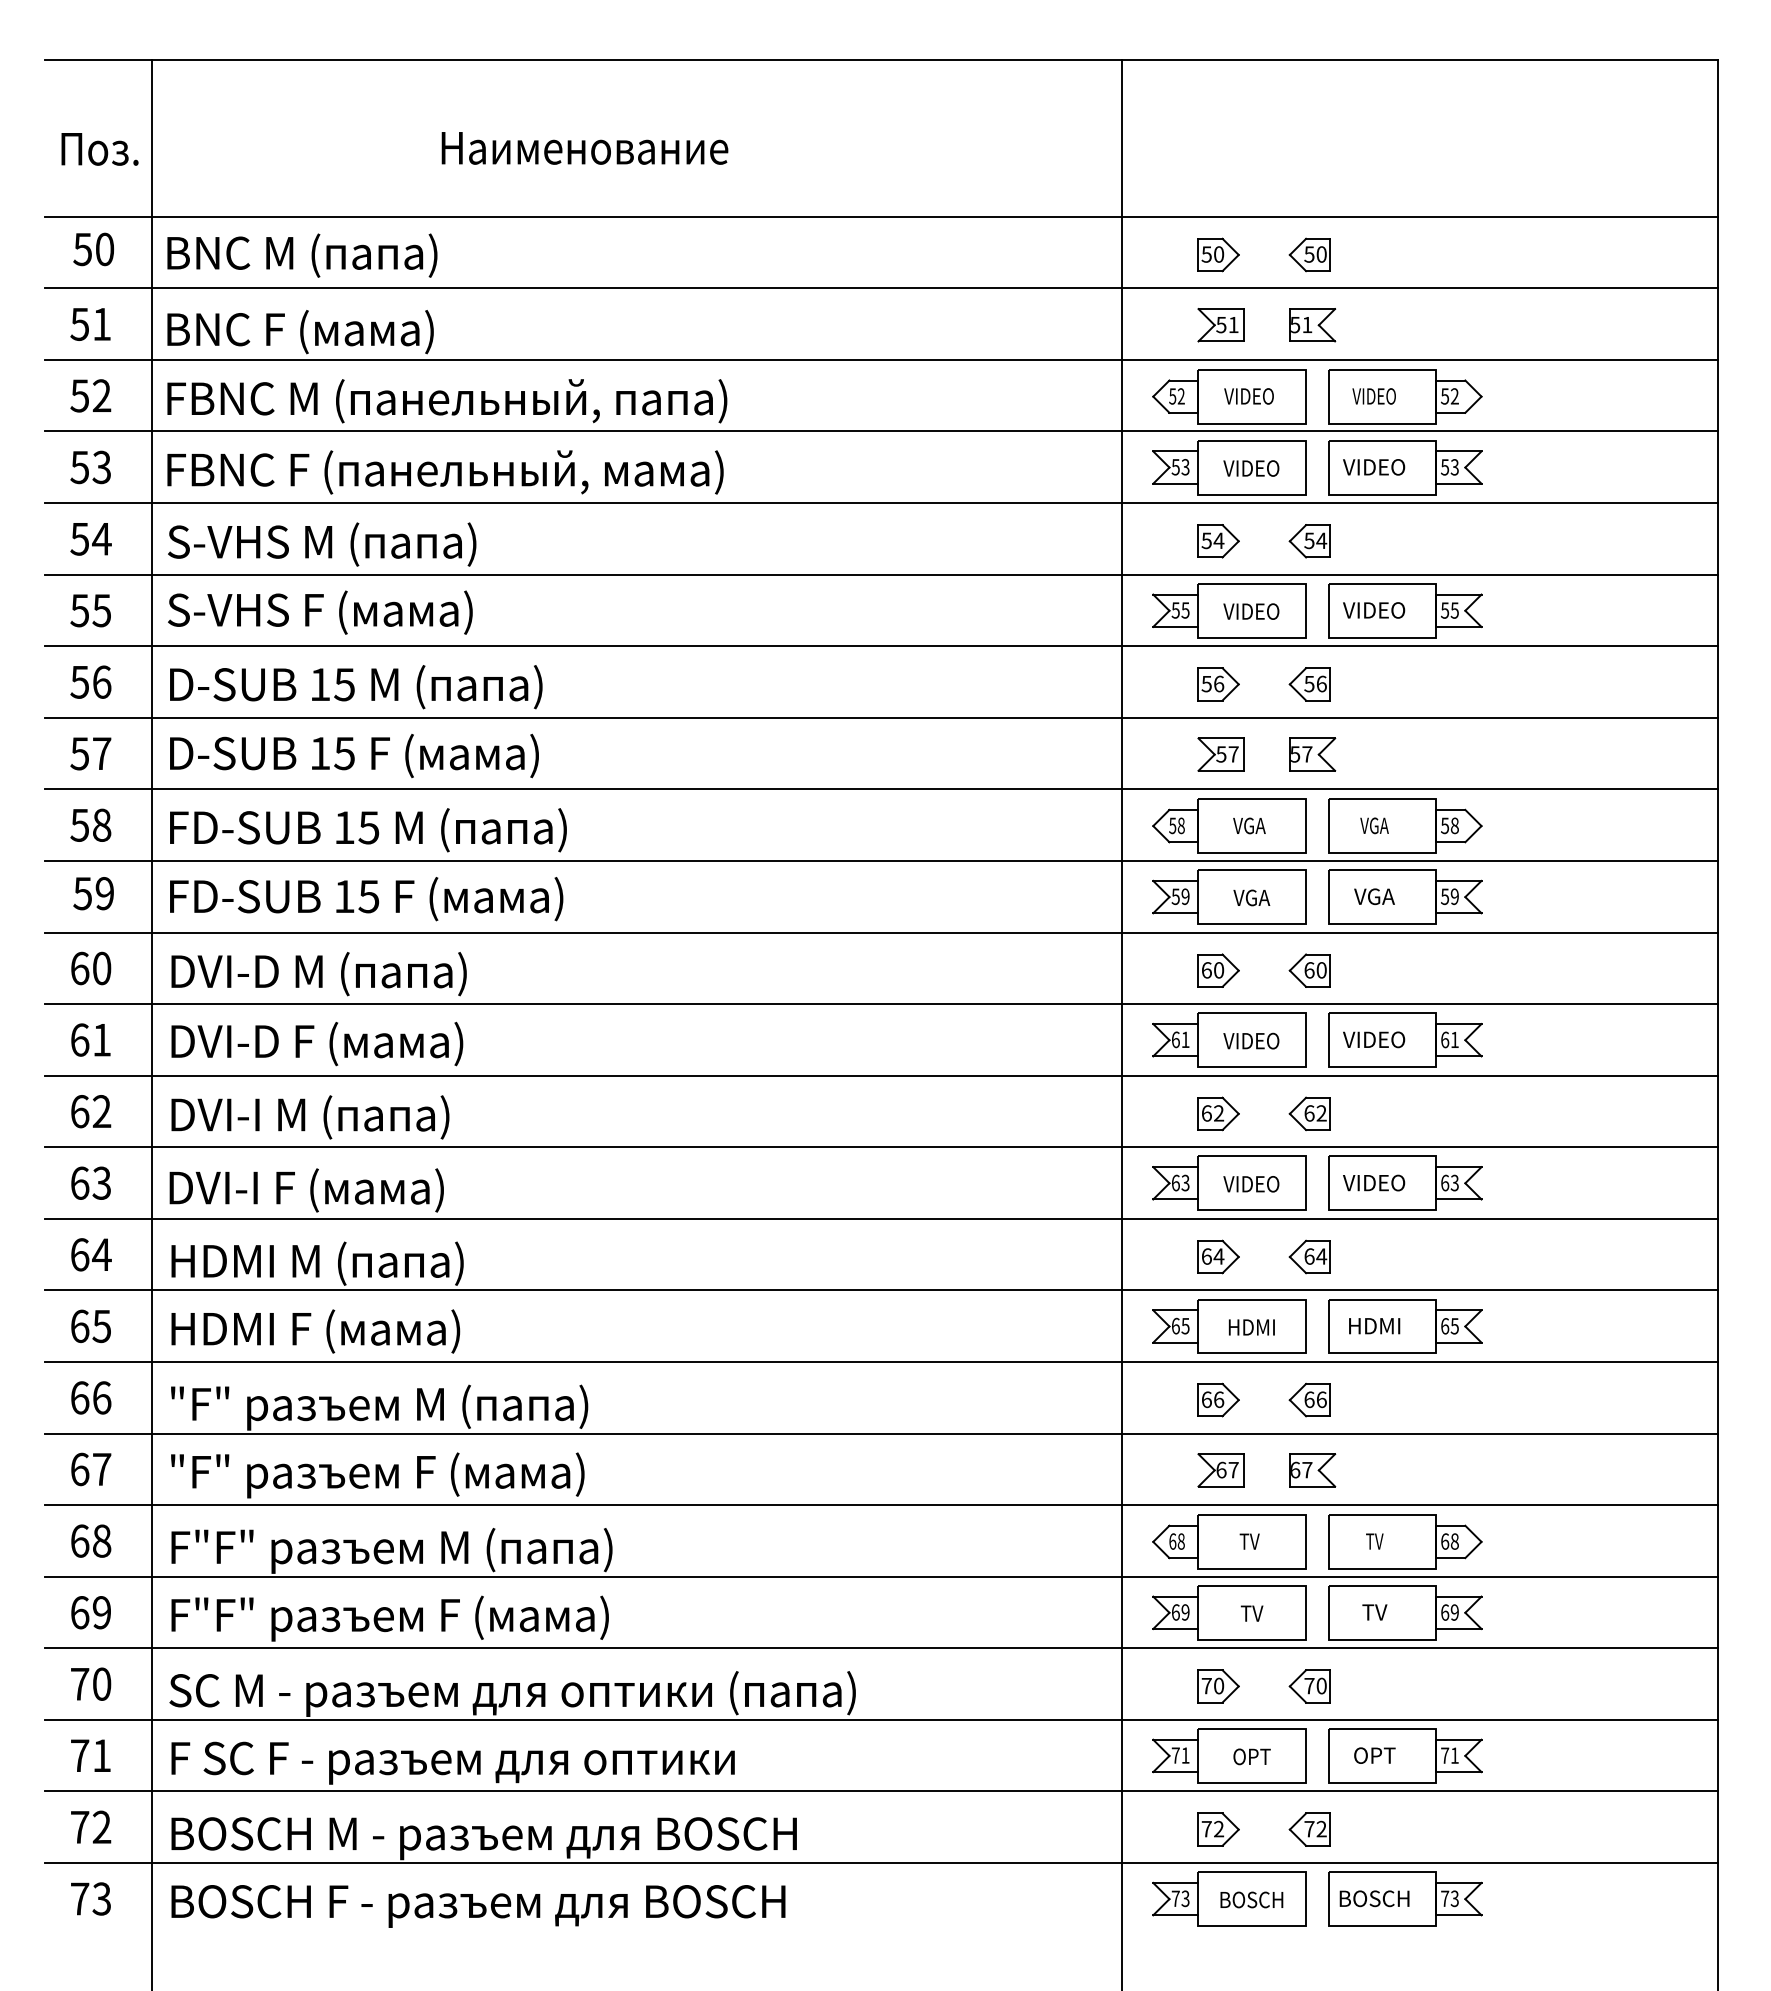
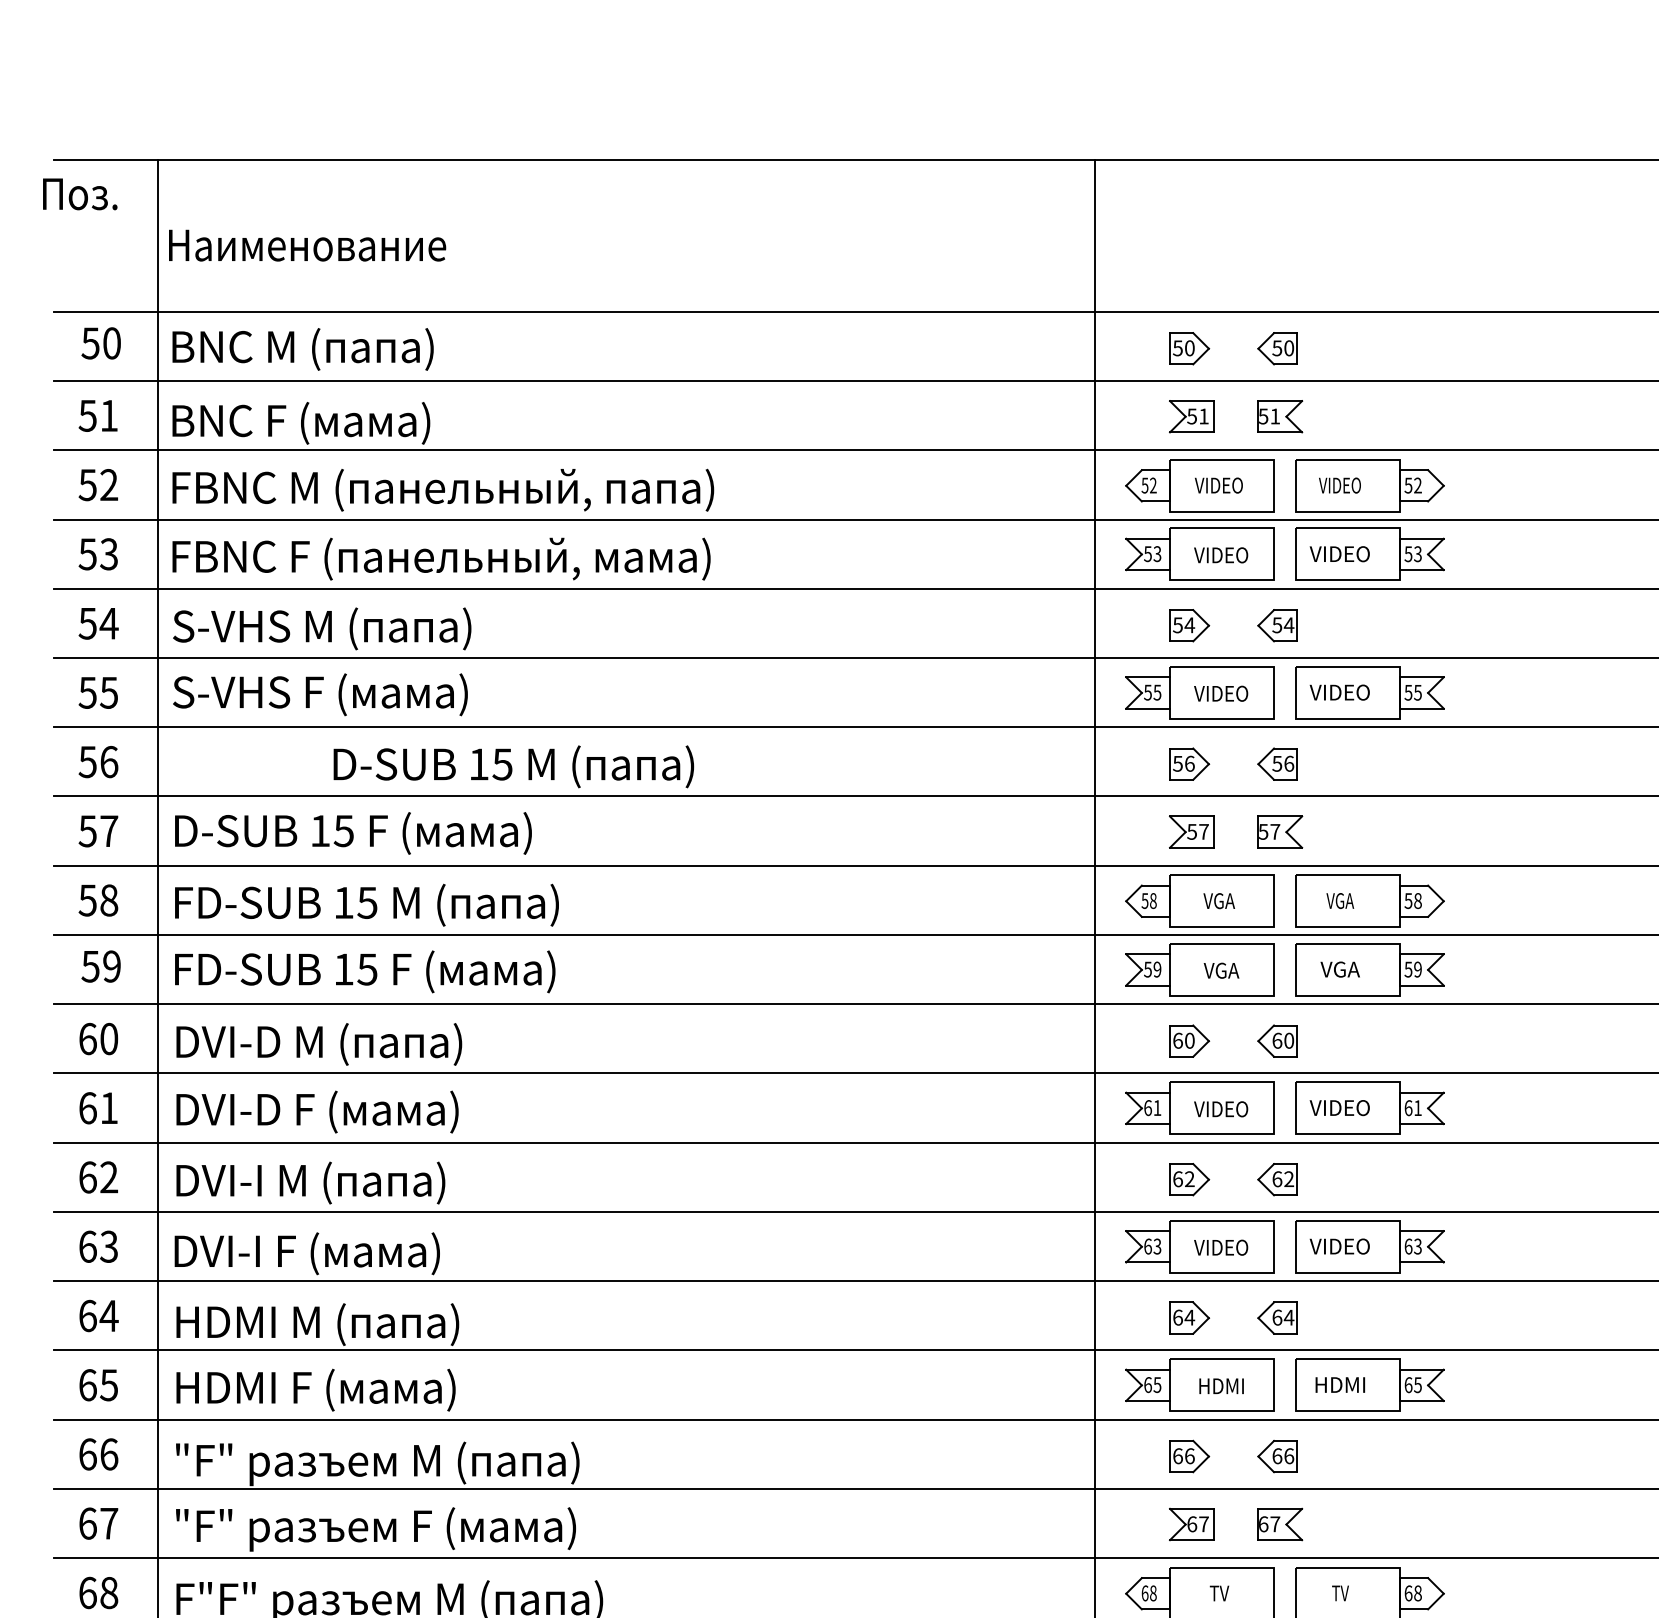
text: (584, 148) -> (307, 245), moved
text: (99, 149) -> (79, 194), moved
text: (356, 687) -> (514, 767), moved

